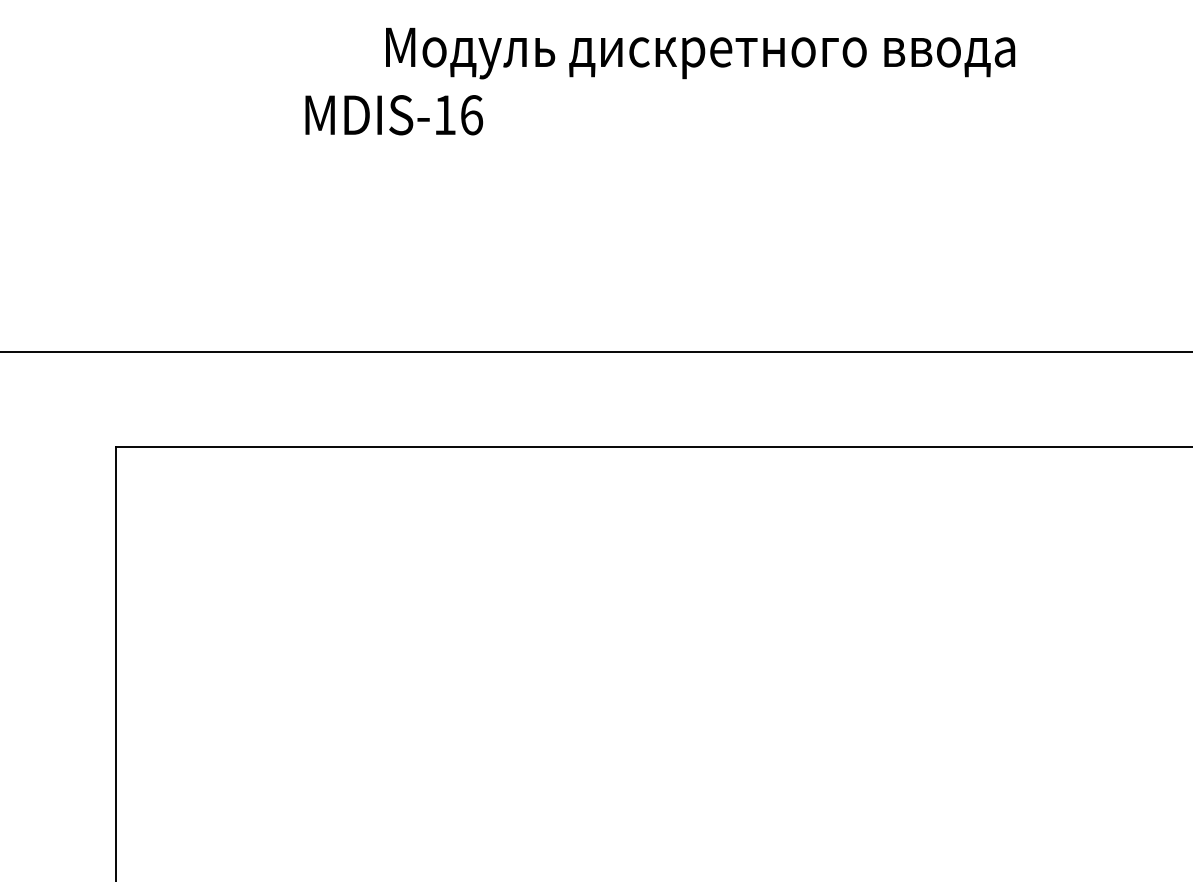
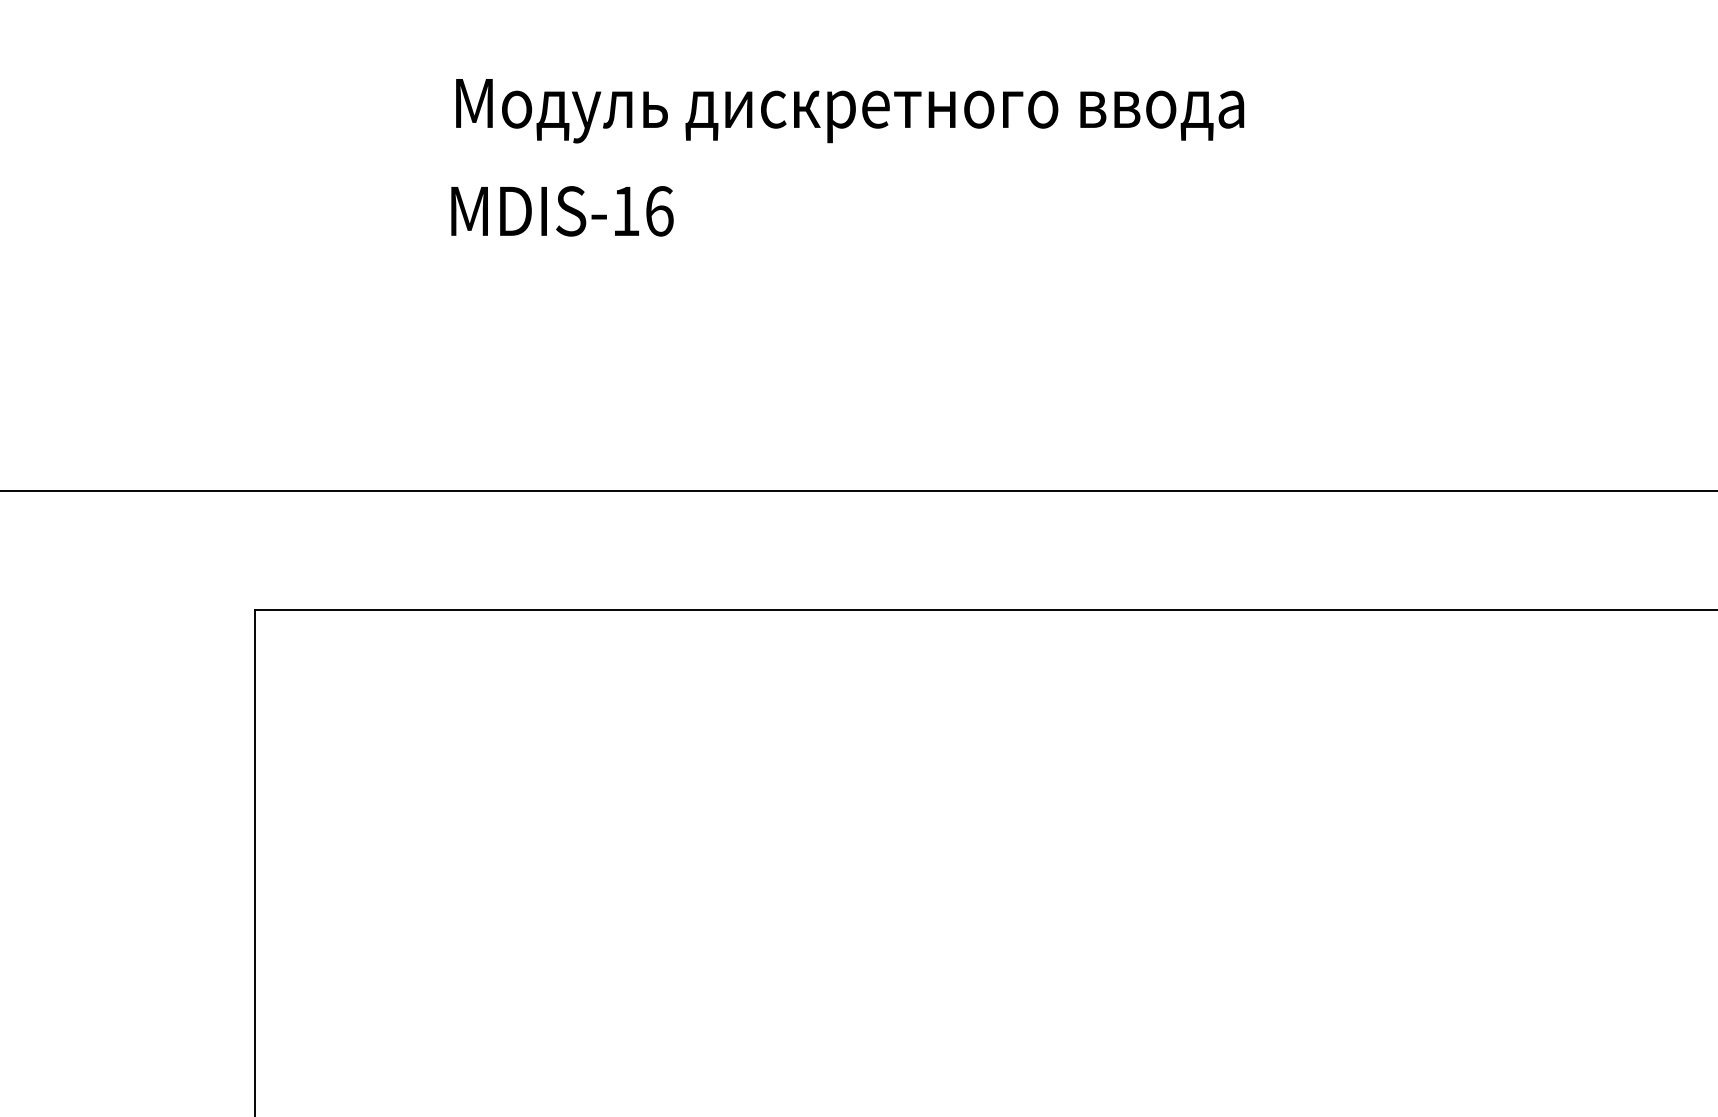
text: (700, 53) -> (850, 111), moved
text: (394, 115) -> (562, 211), moved

